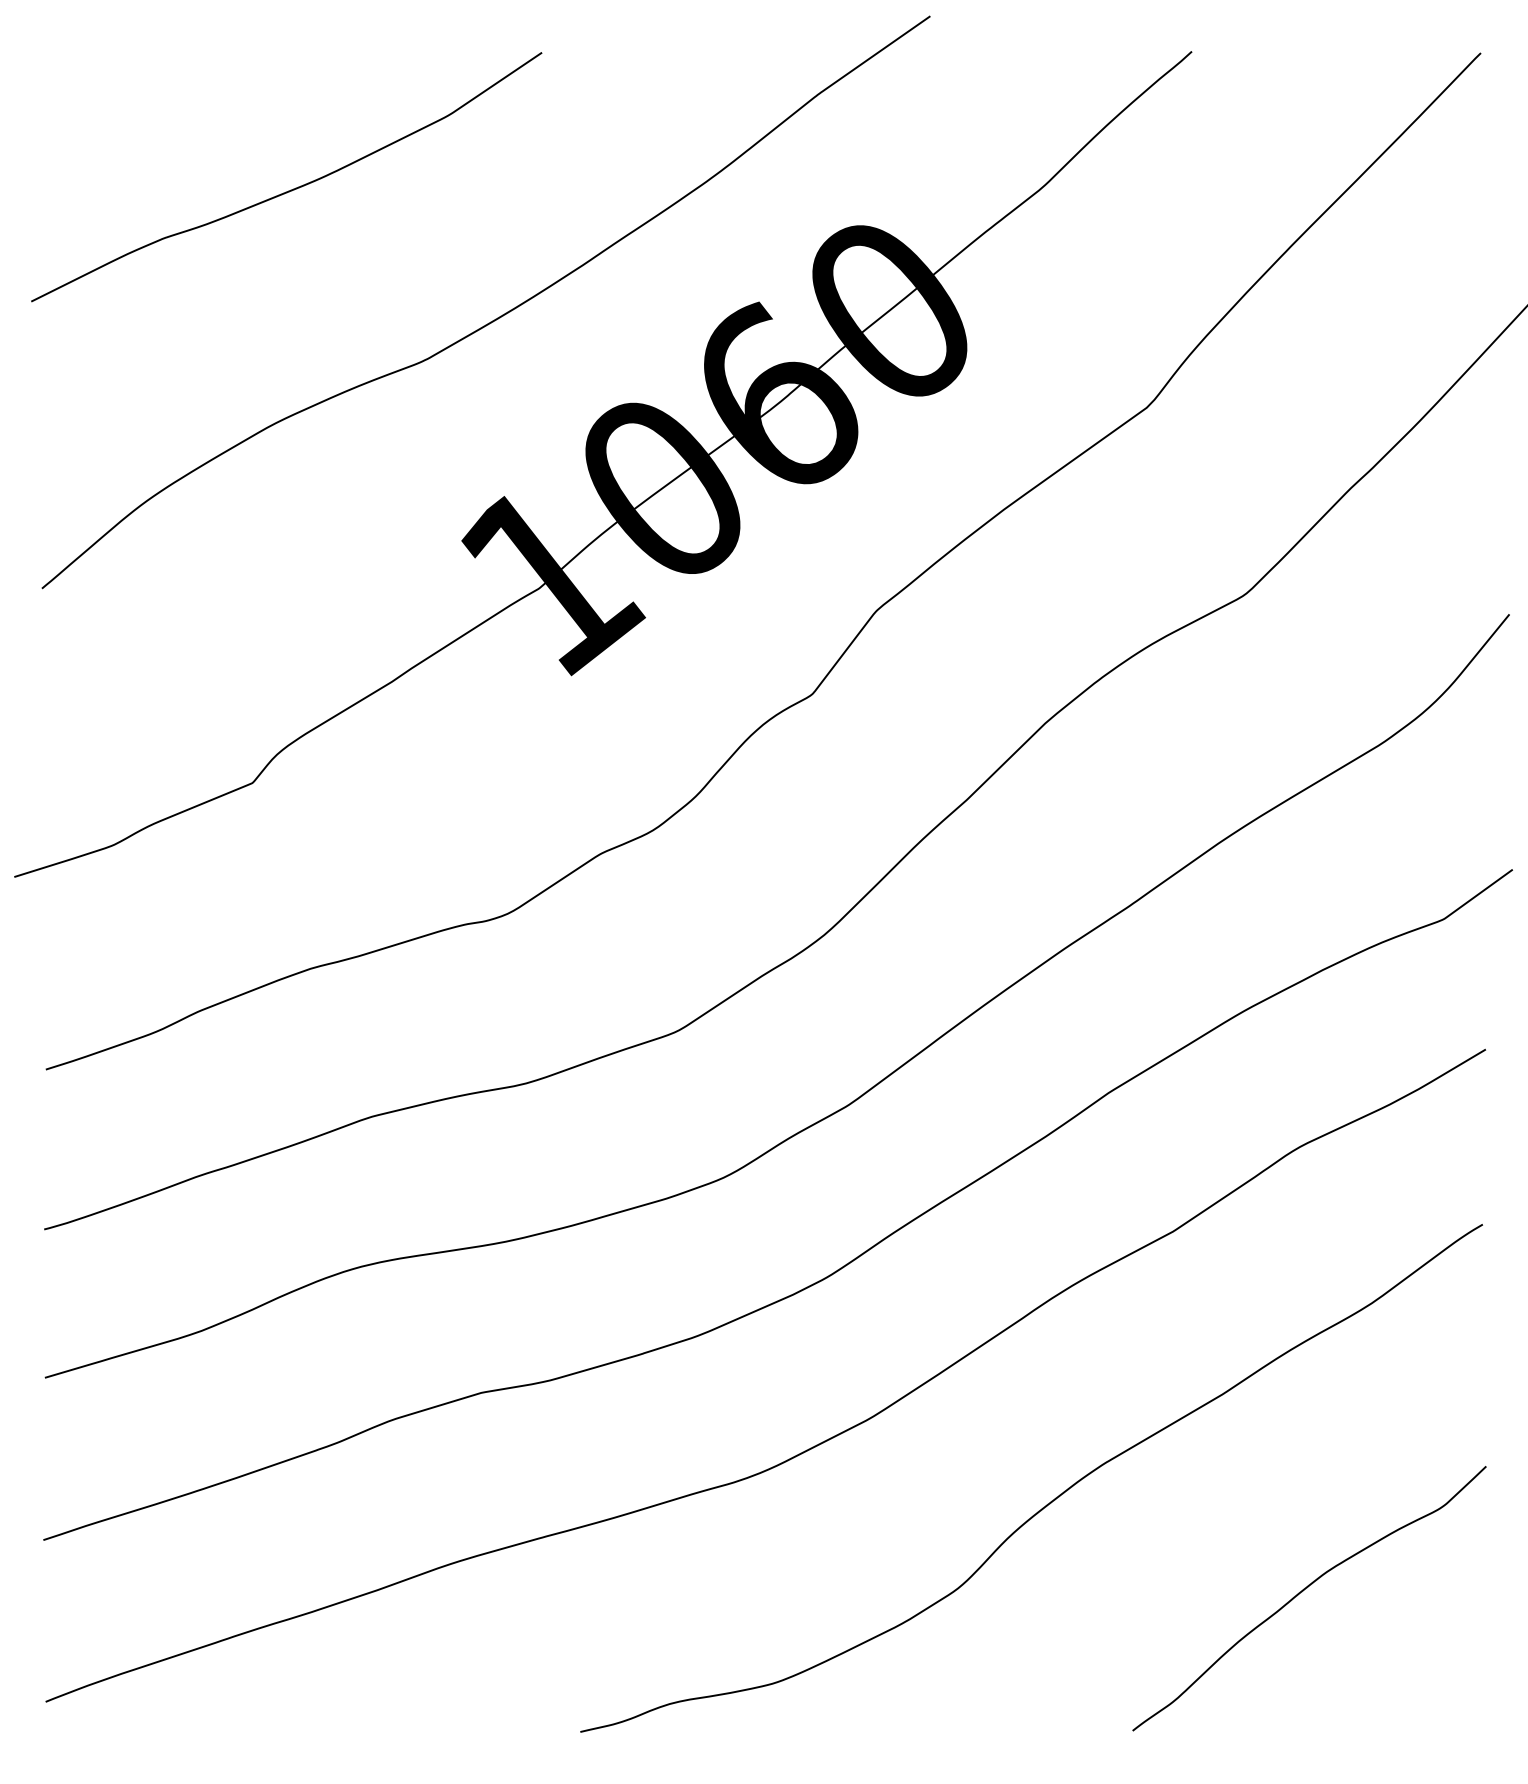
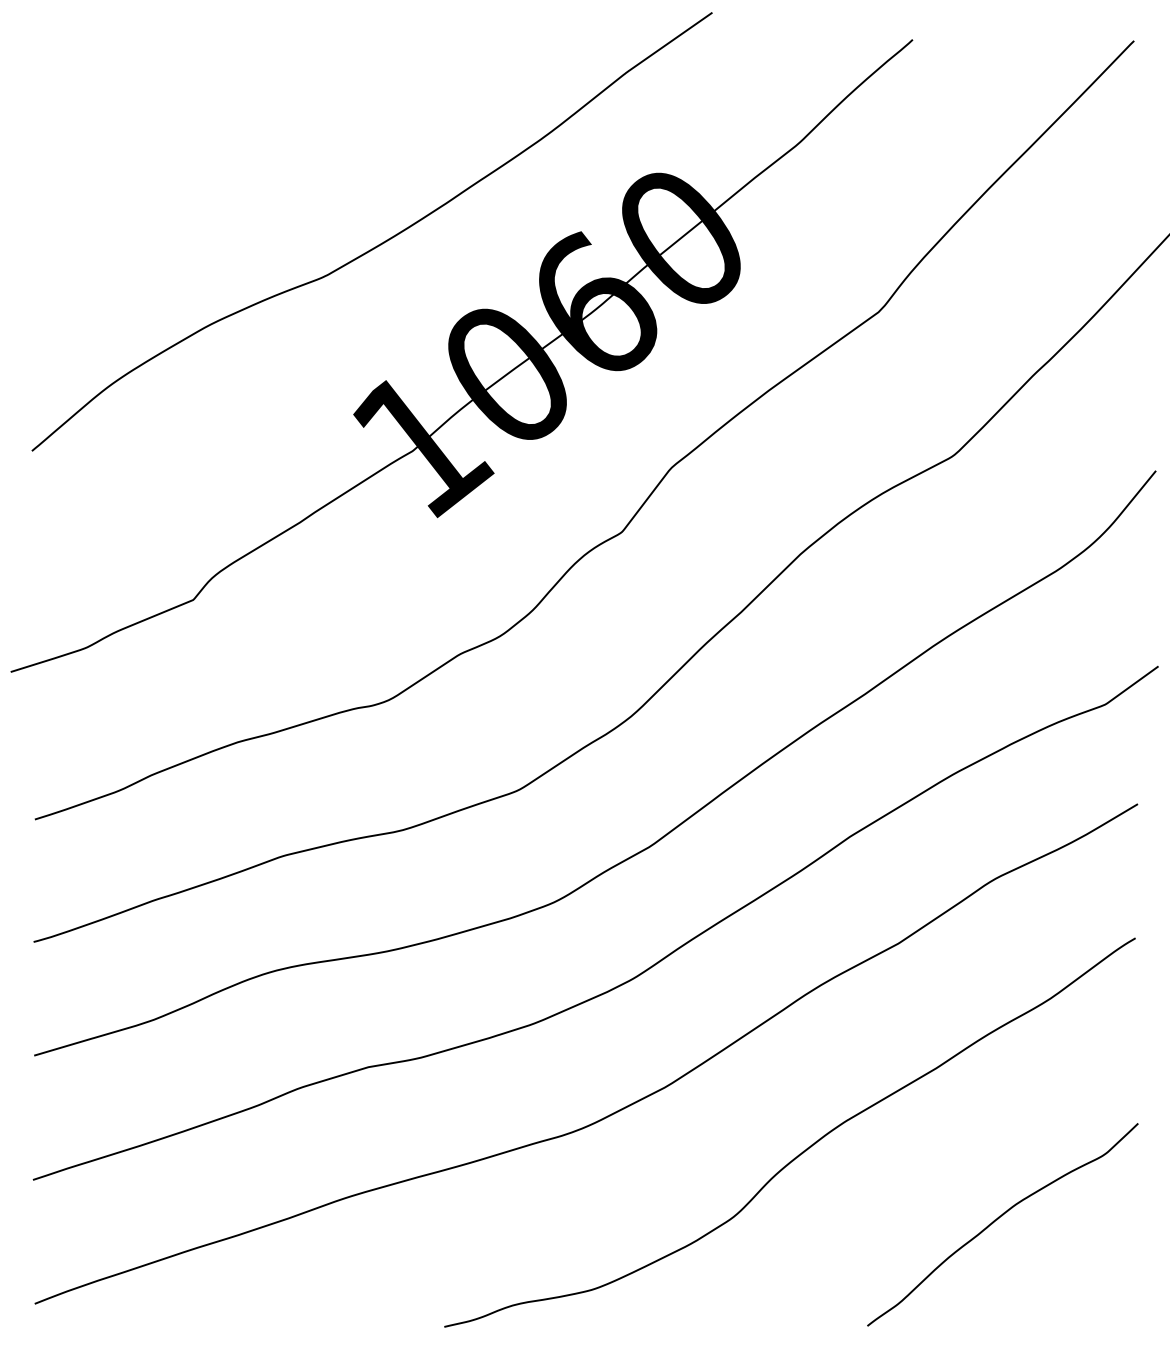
curve: (290, 189) -> (222, 145), removed

